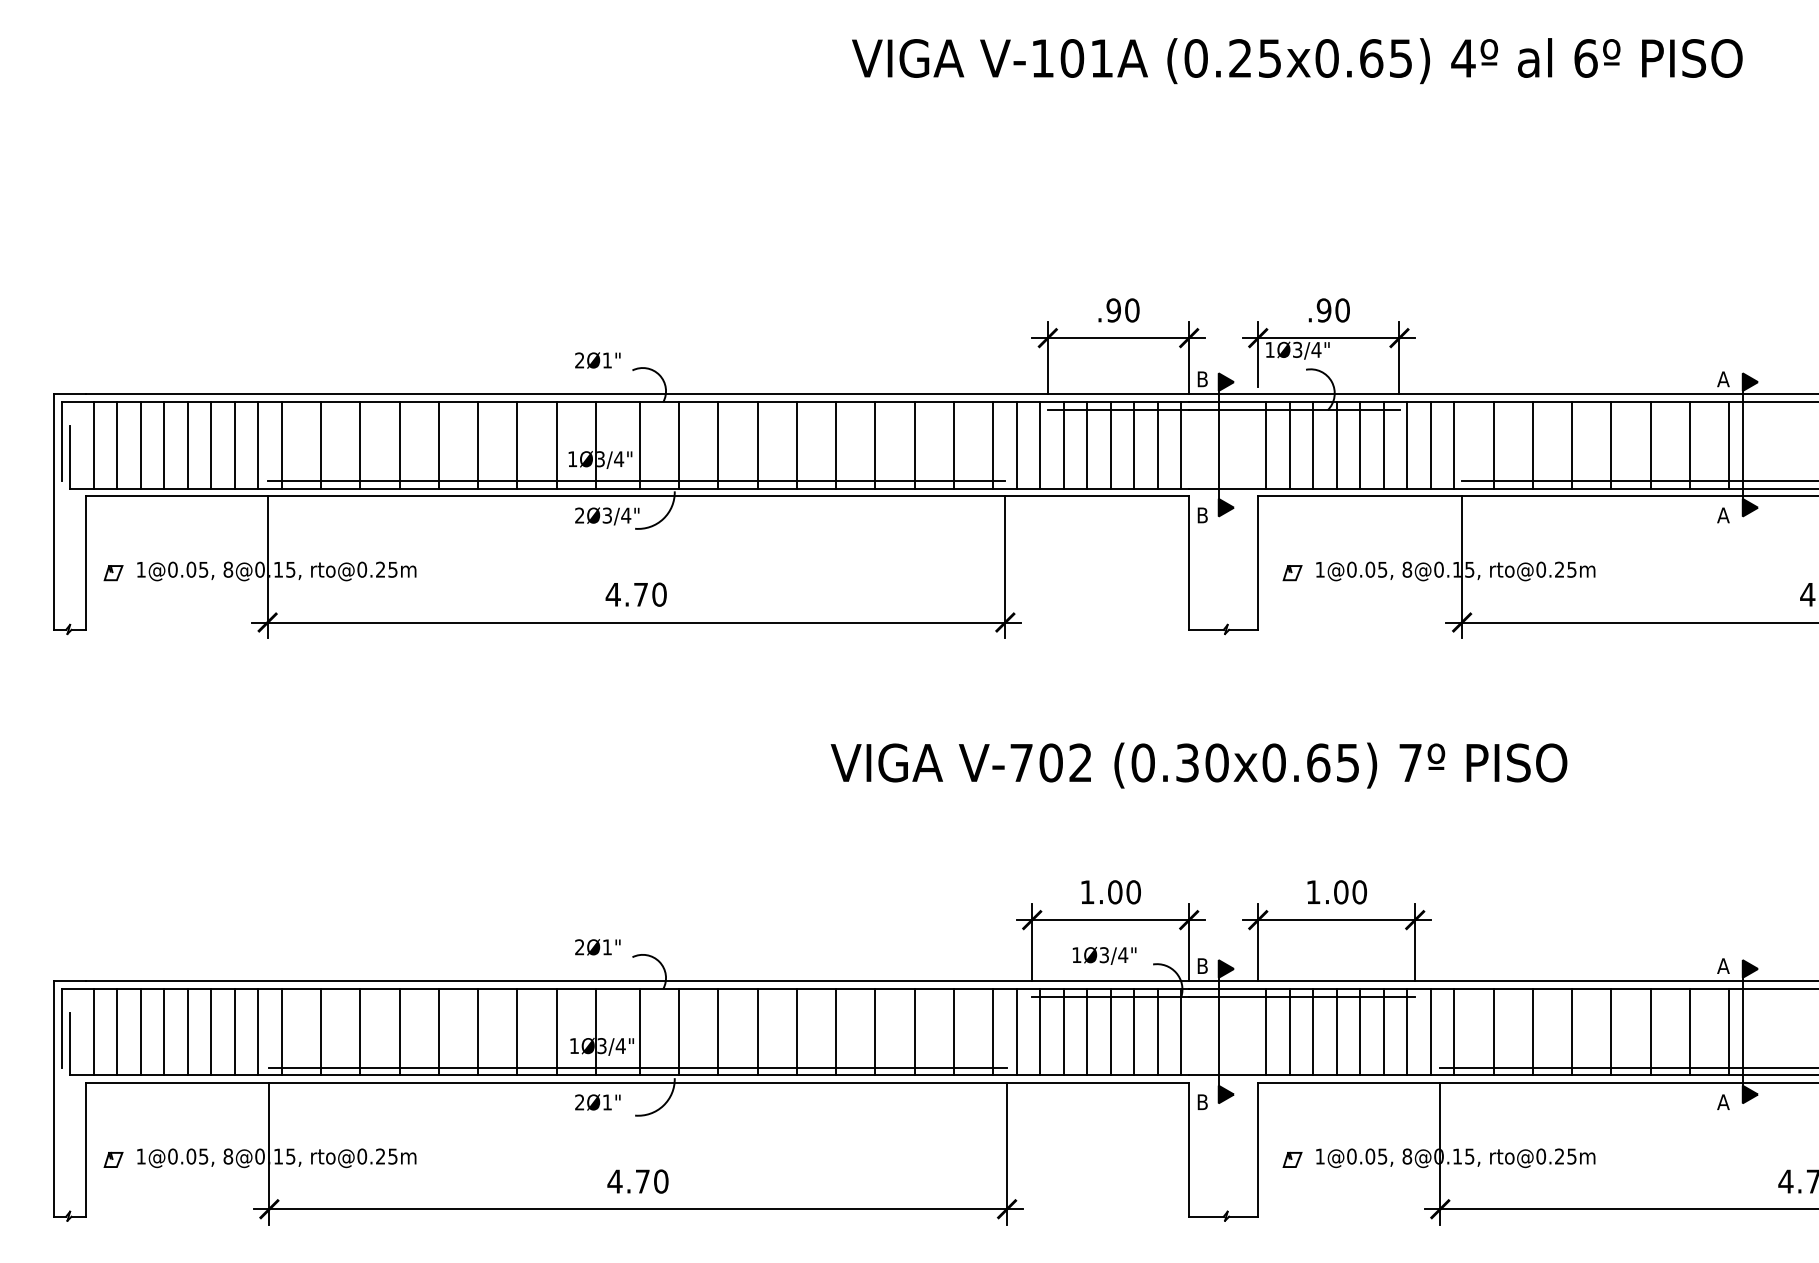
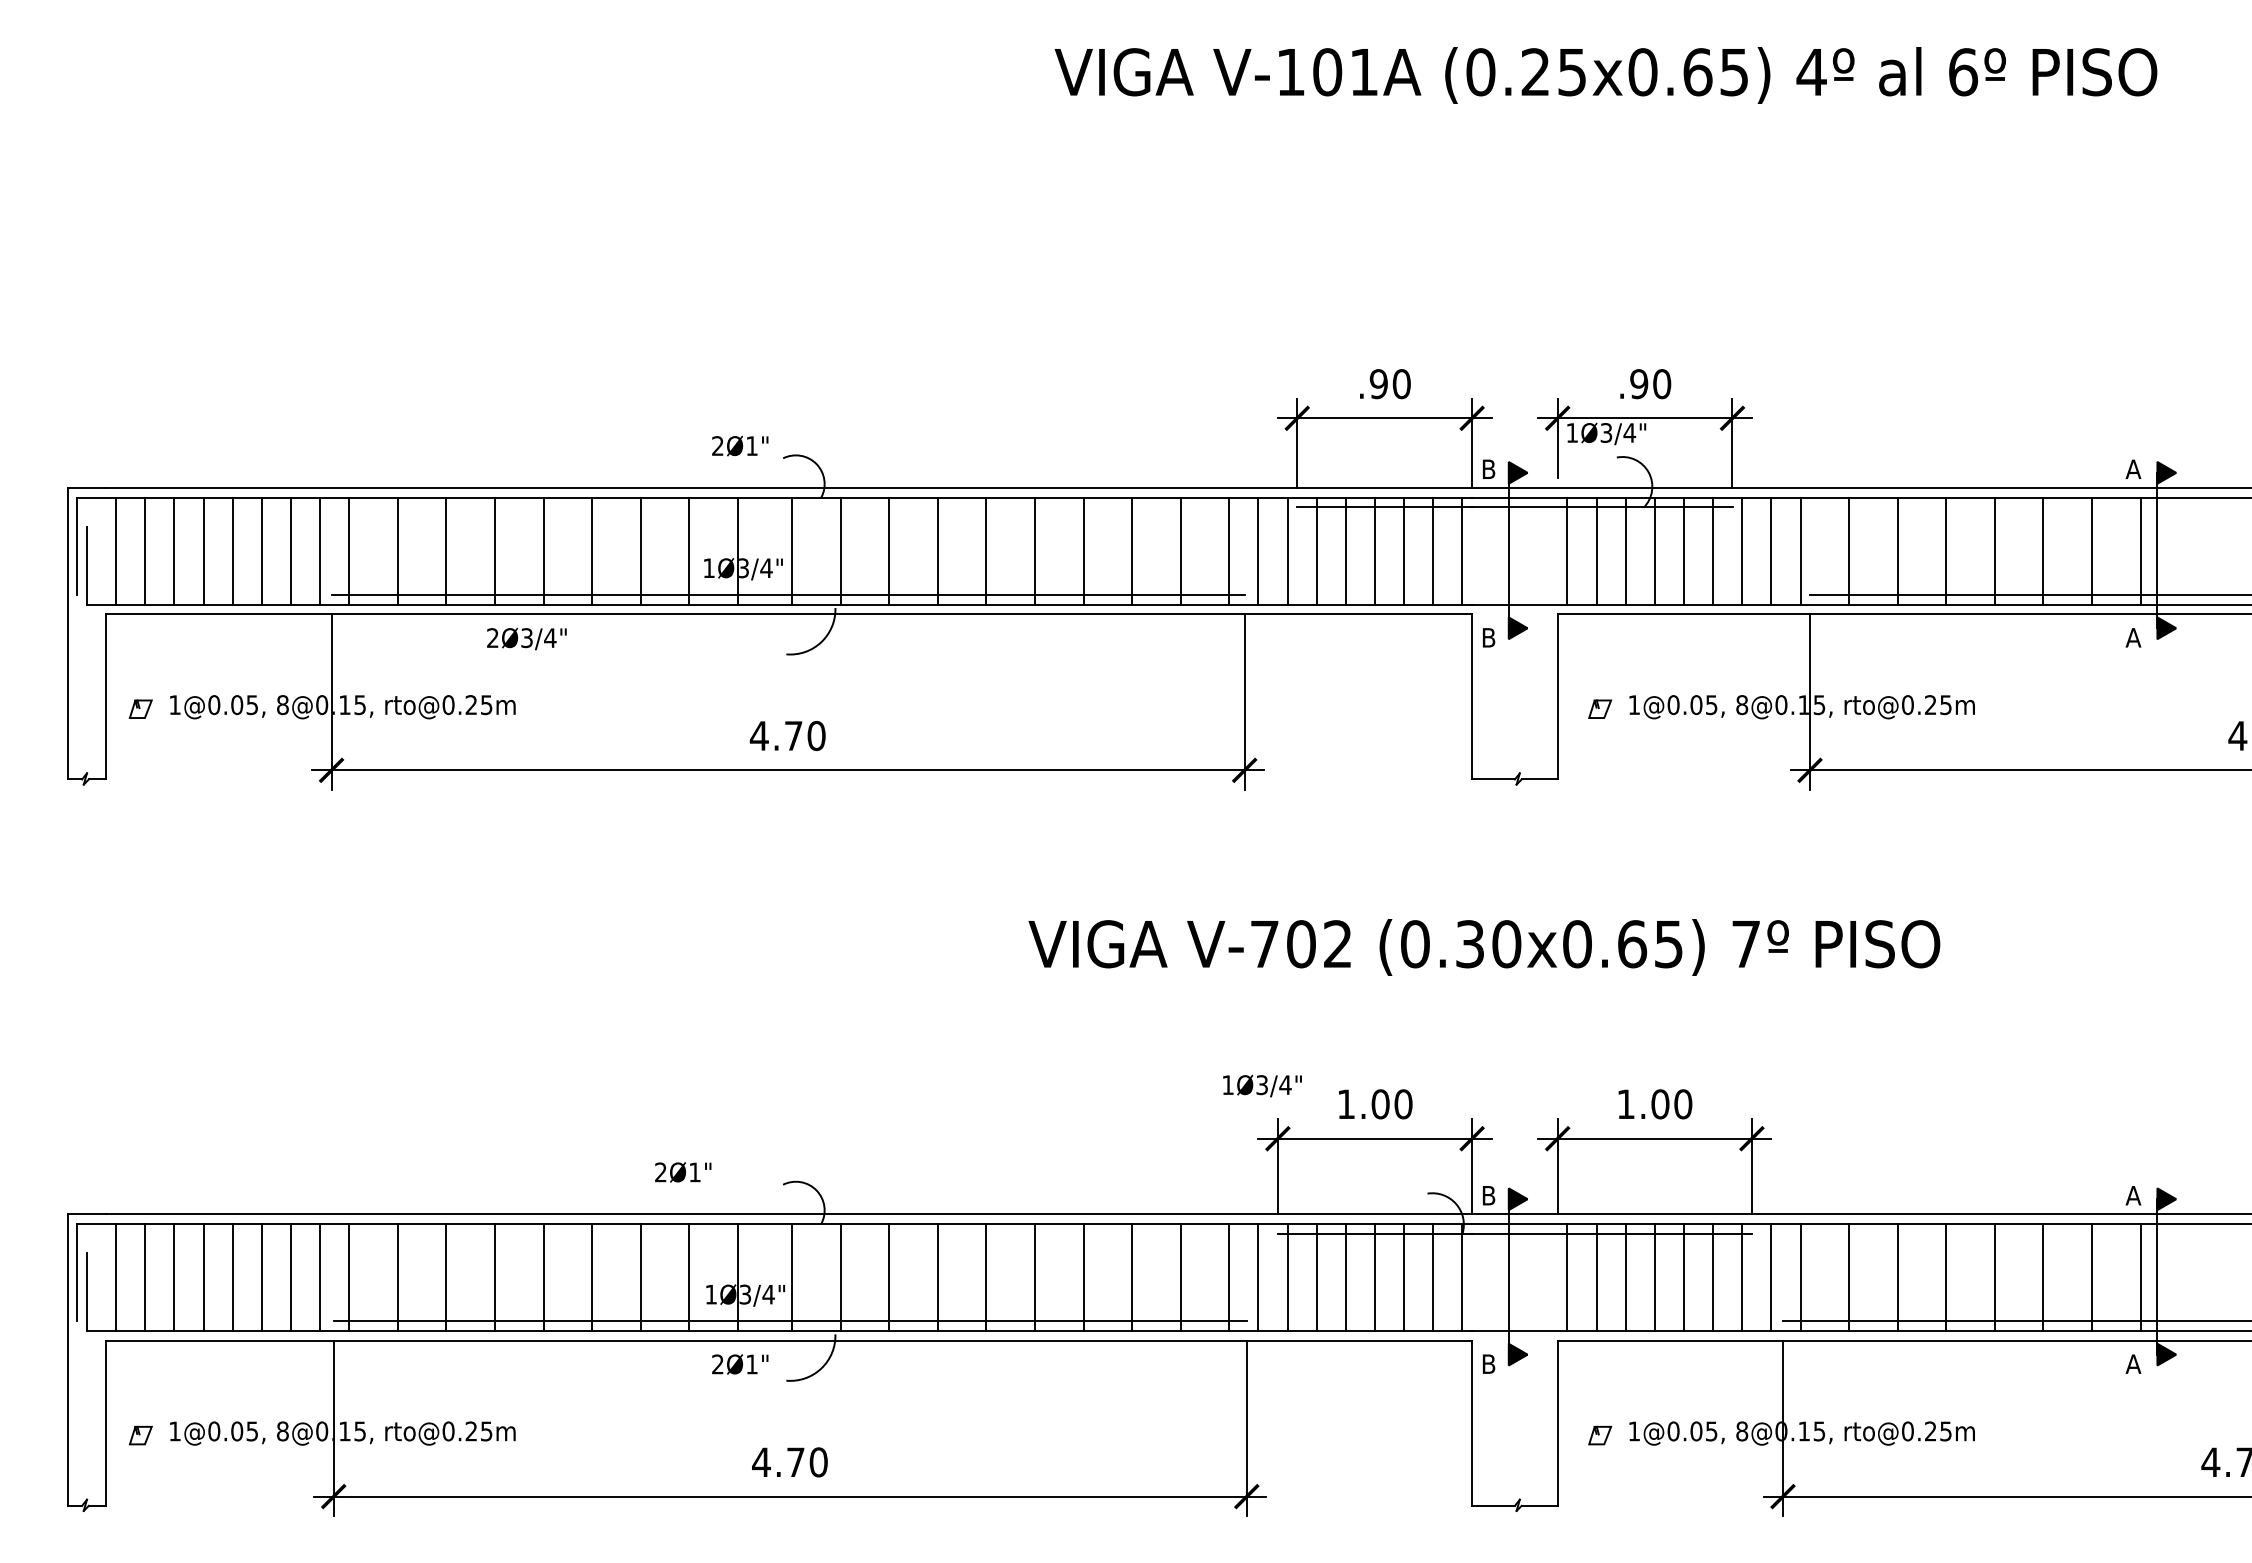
text: (606, 515) -> (526, 638), moved
text: (598, 947) -> (683, 1172), moved
text: (1104, 955) -> (1262, 1085), moved

